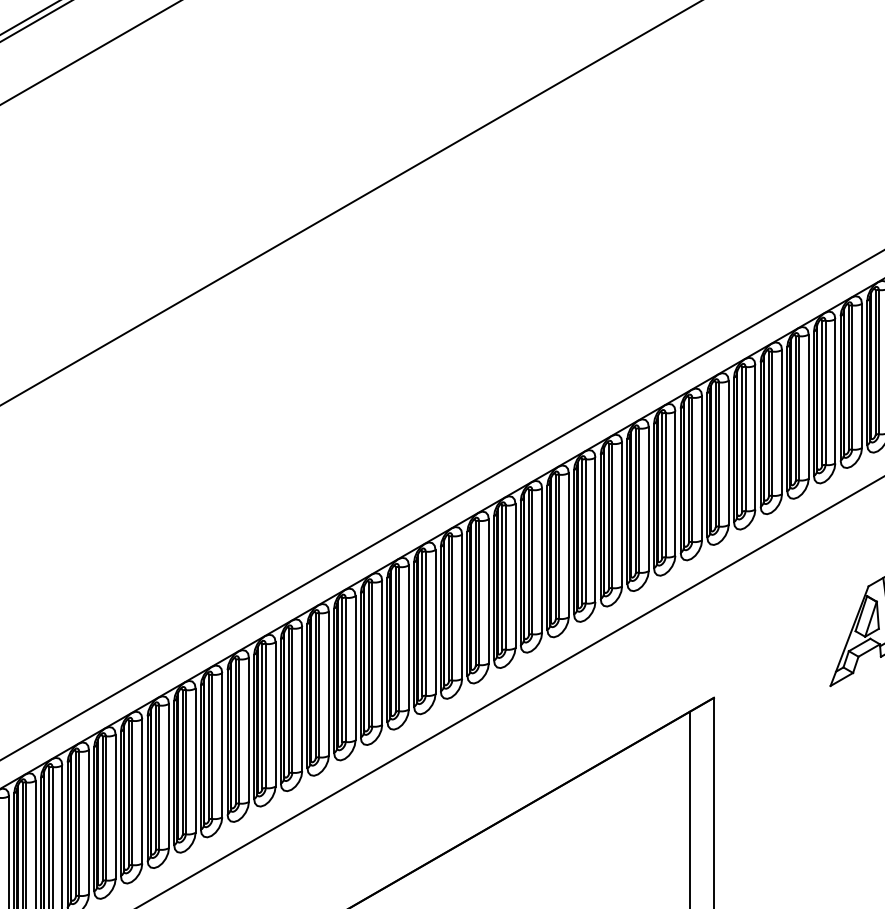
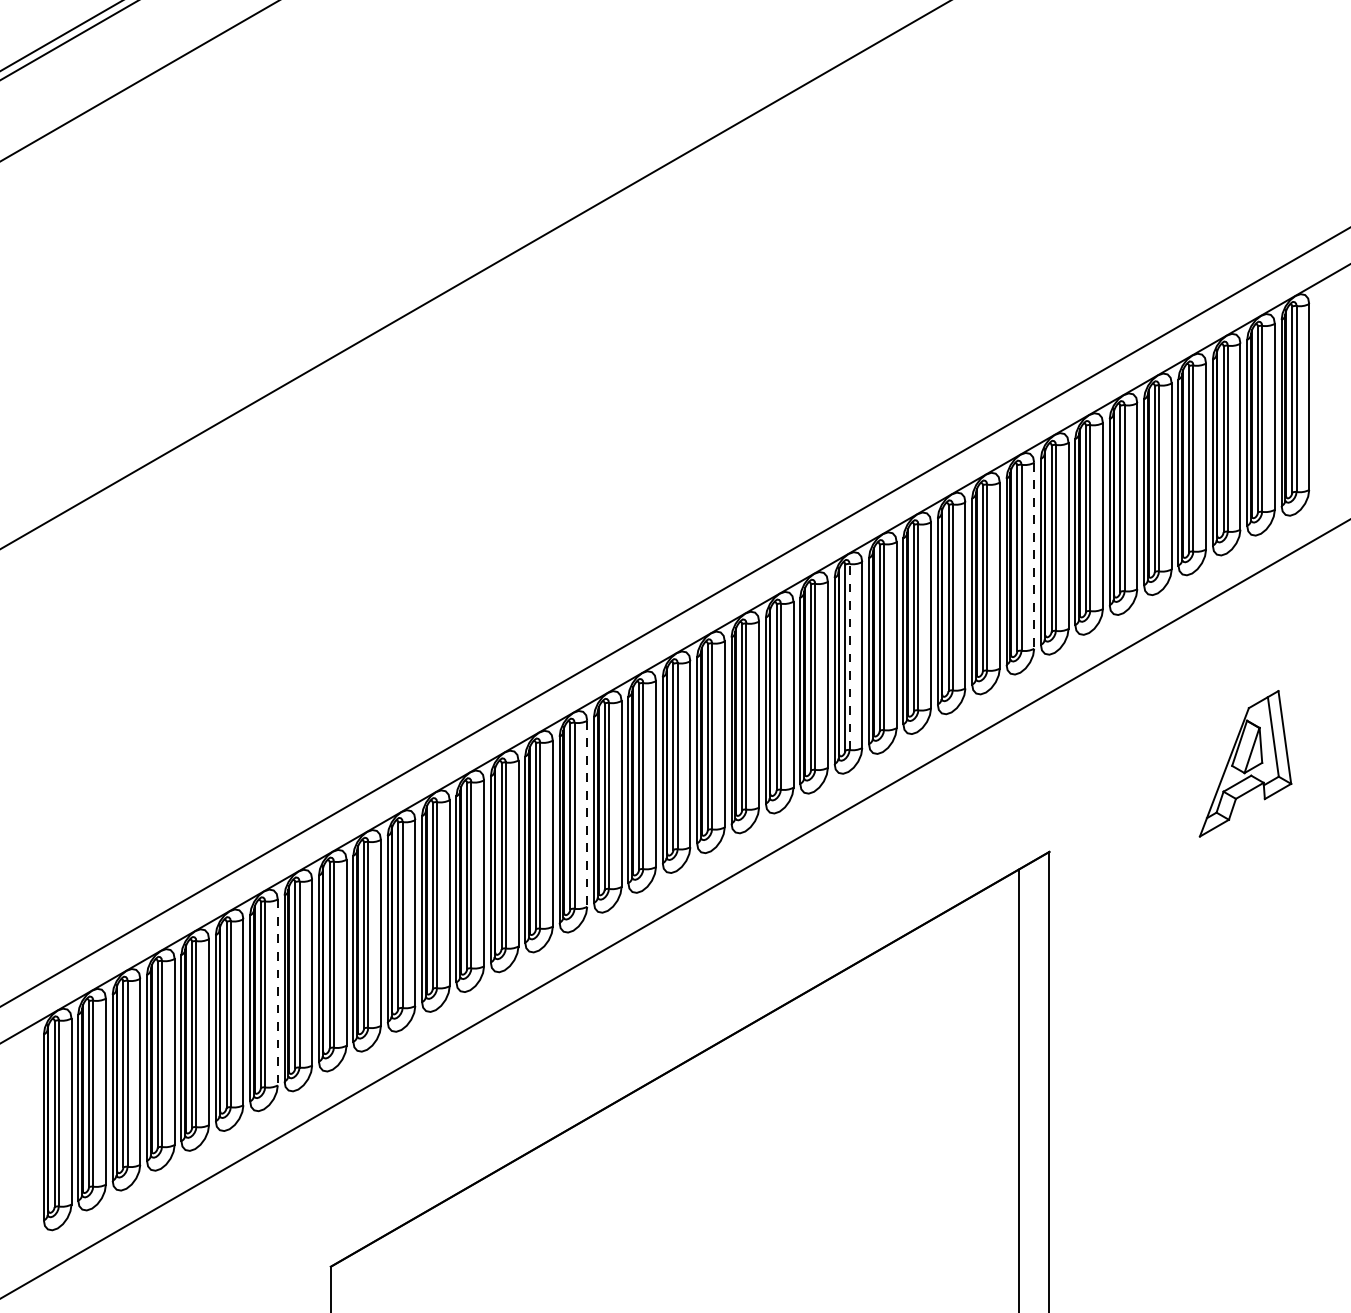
line: (702, 468) -> (1034, 555), solid -> dashed
line: (558, 546) -> (849, 656), solid -> dashed
line: (355, 668) -> (587, 813), solid -> dashed
line: (115, 806) -> (277, 992), solid -> dashed

